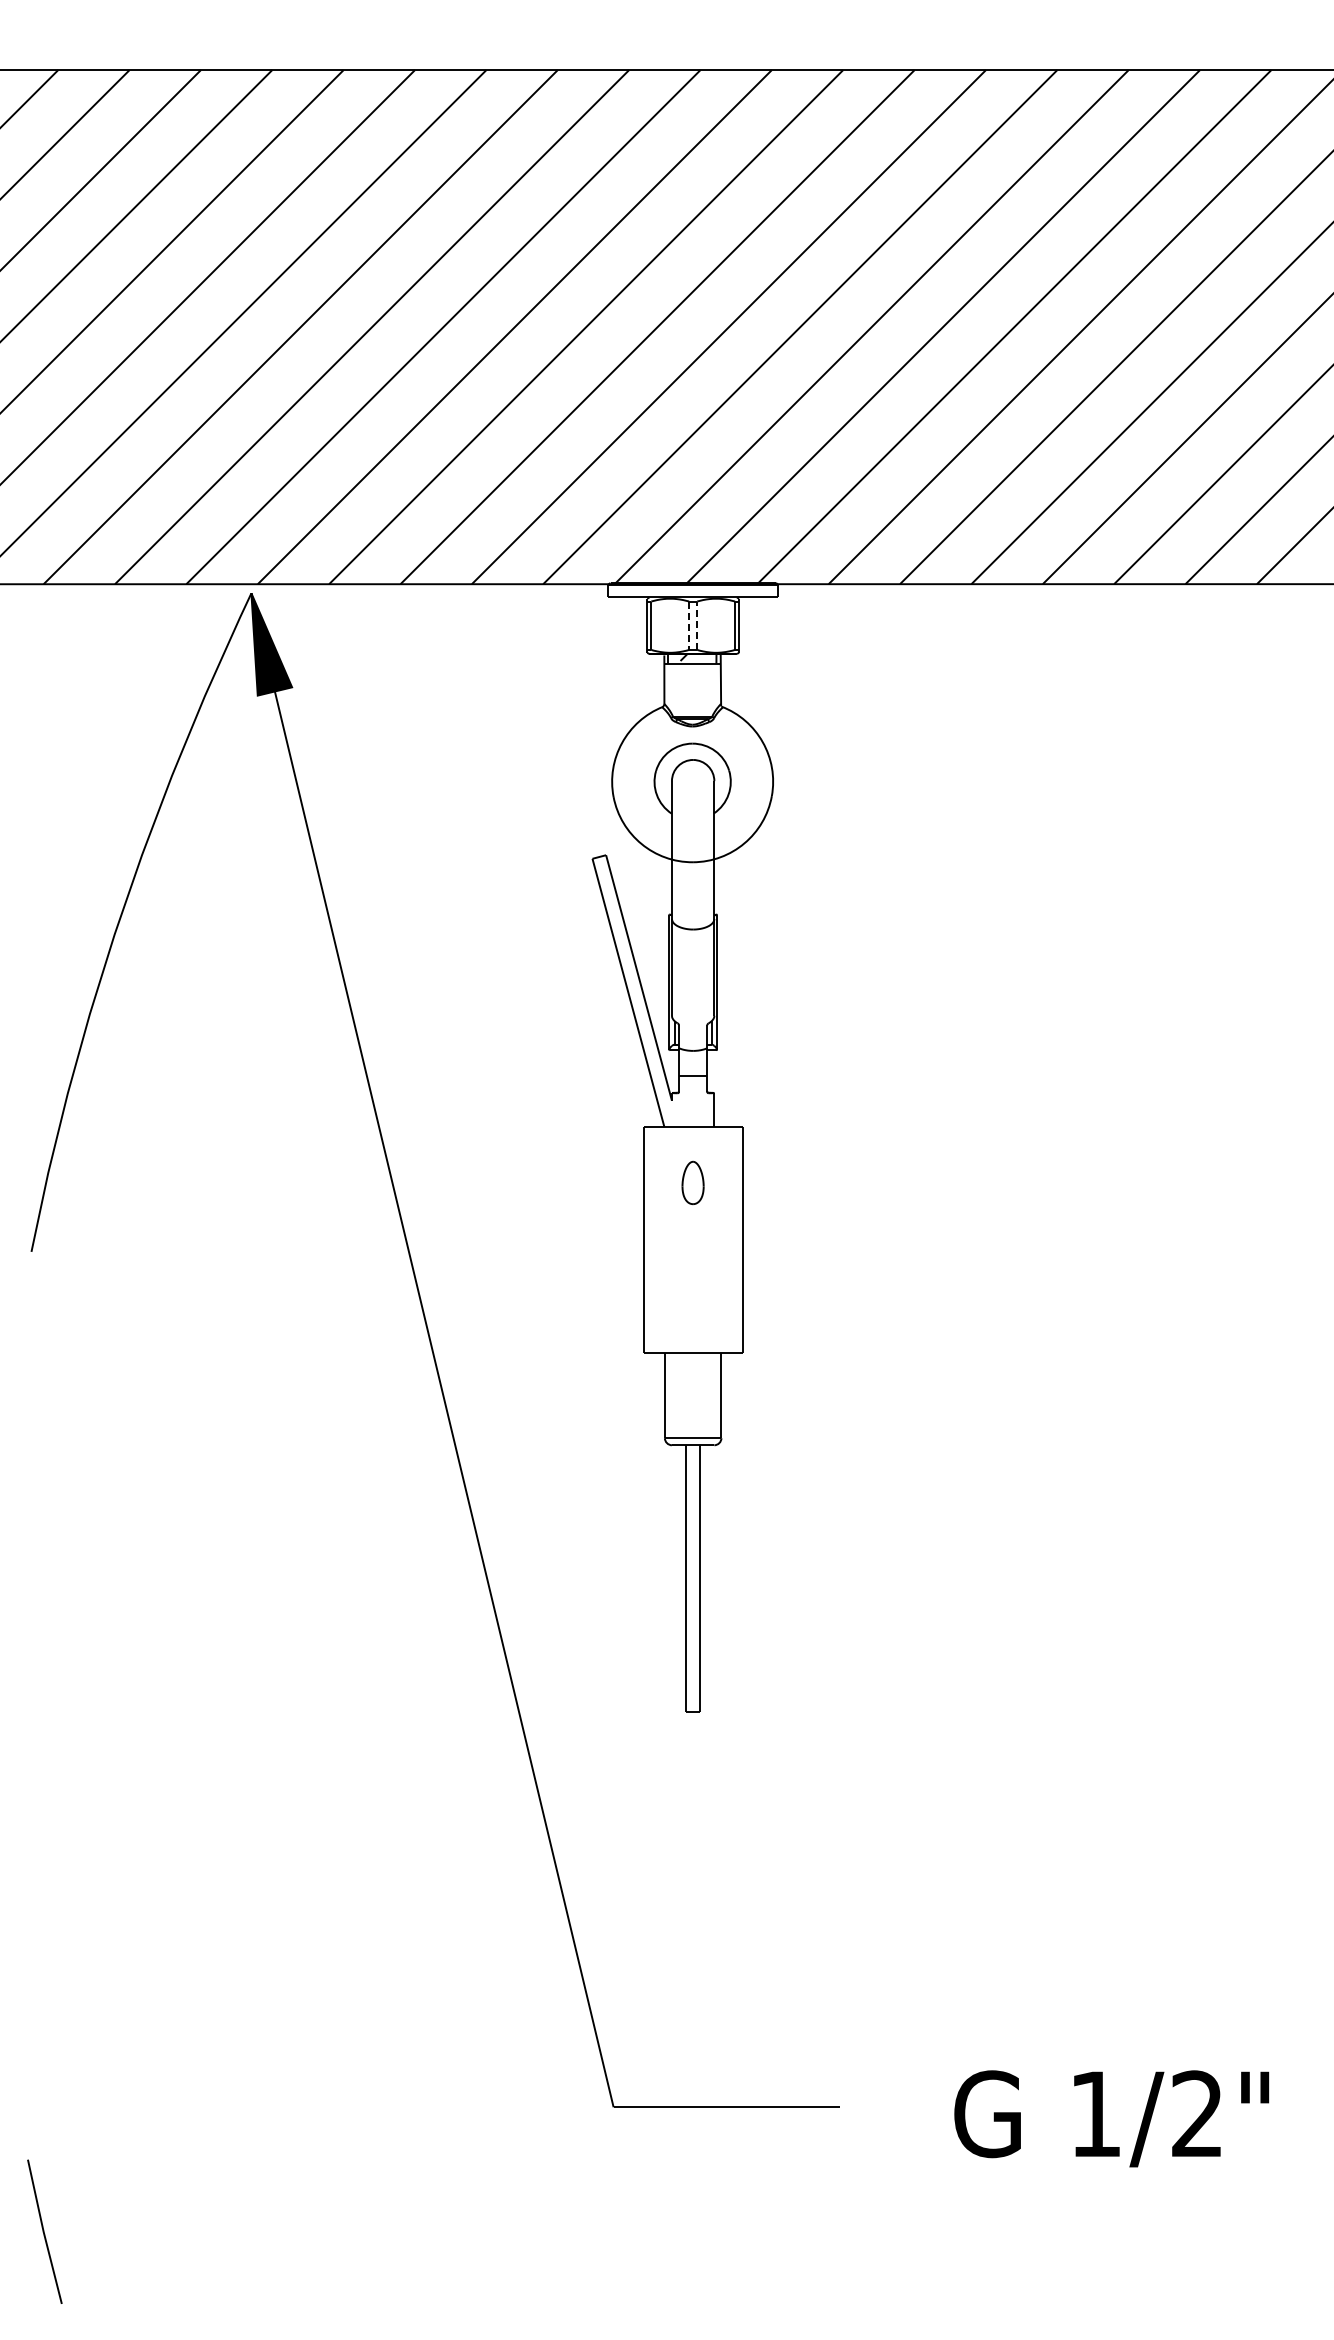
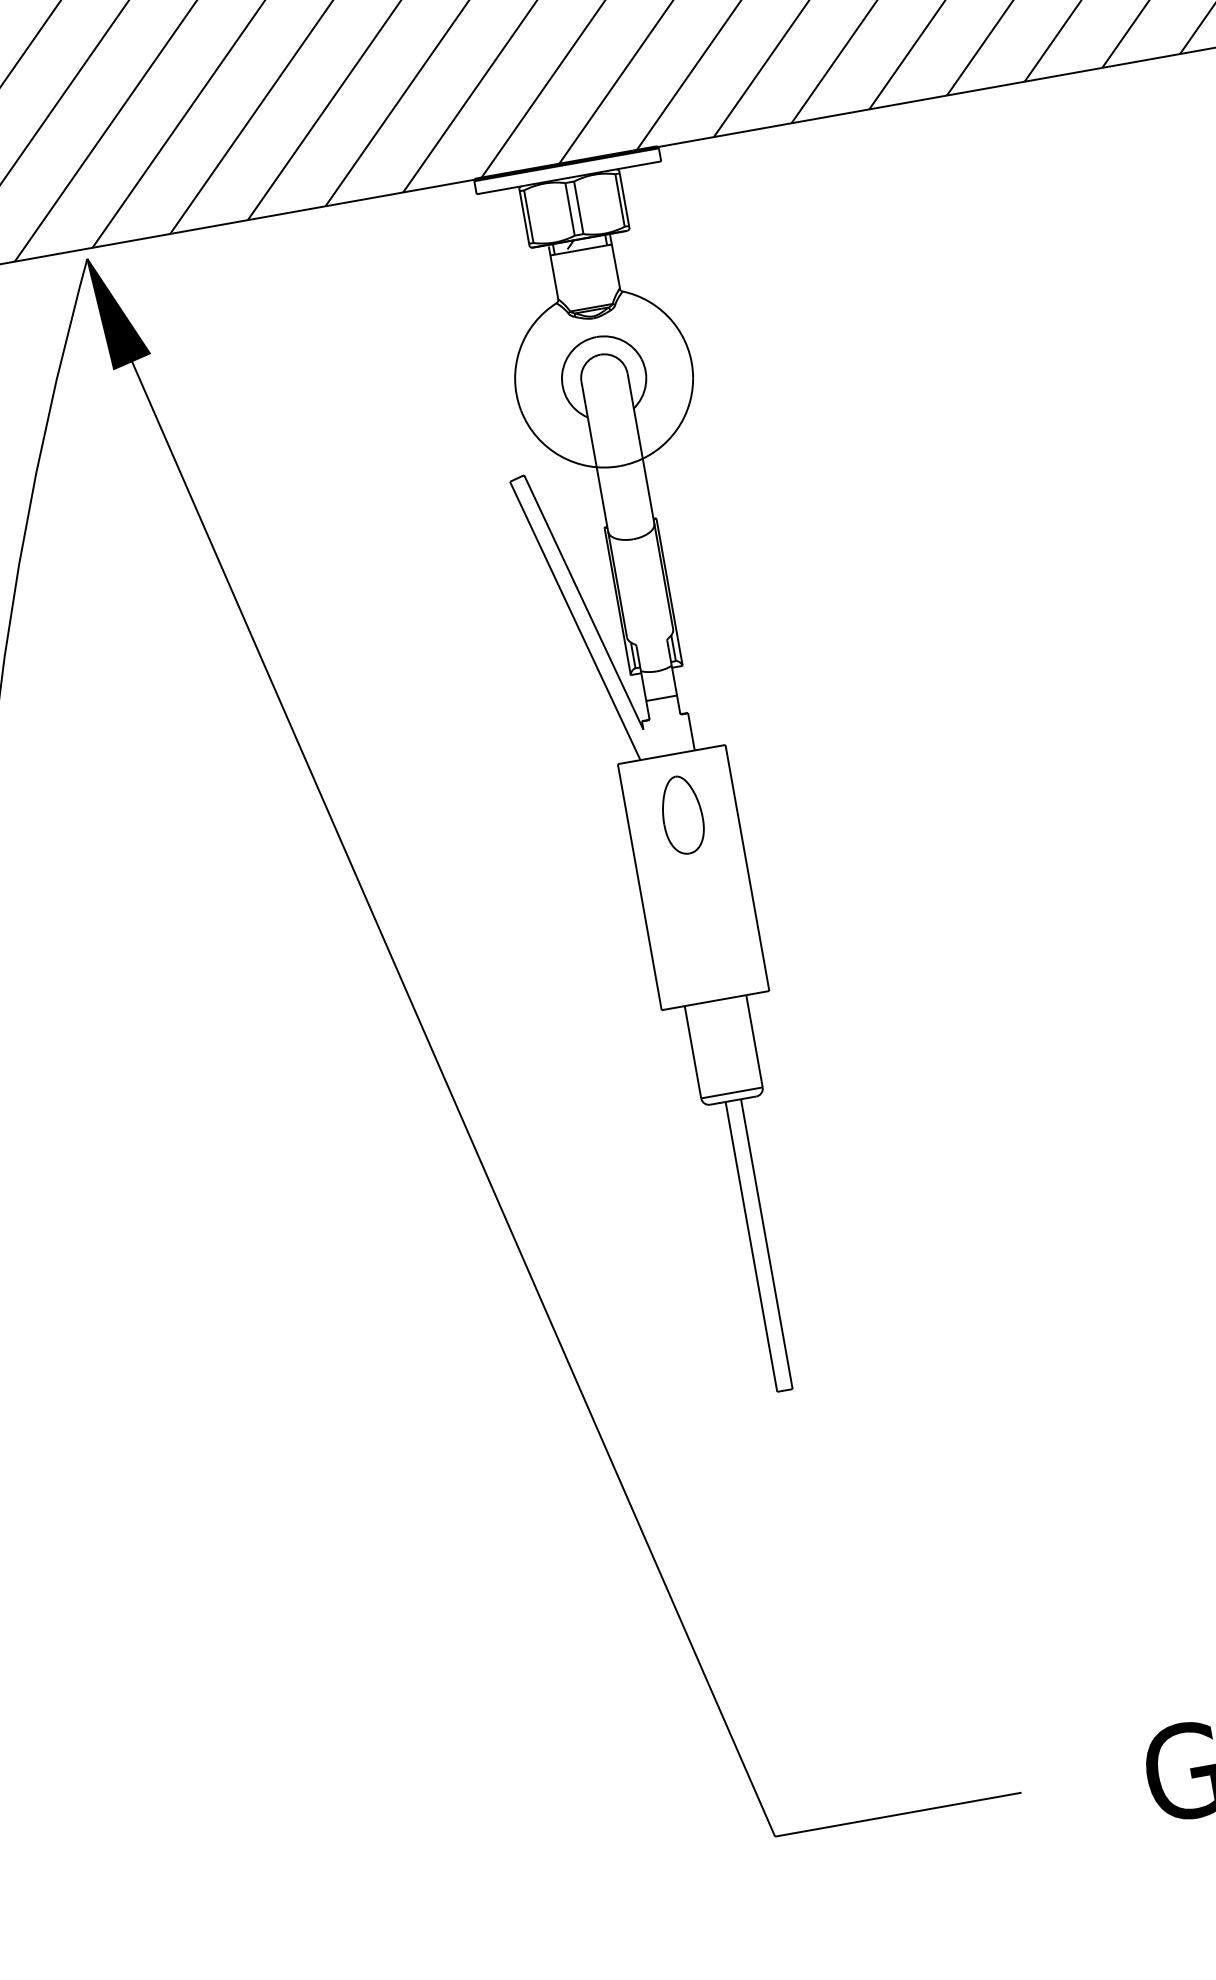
line: (697, 625) -> (579, 207), dashed -> solid
line: (689, 626) -> (570, 210), dashed -> solid
part: (692, 1182) -> (681, 814), size x1.67

